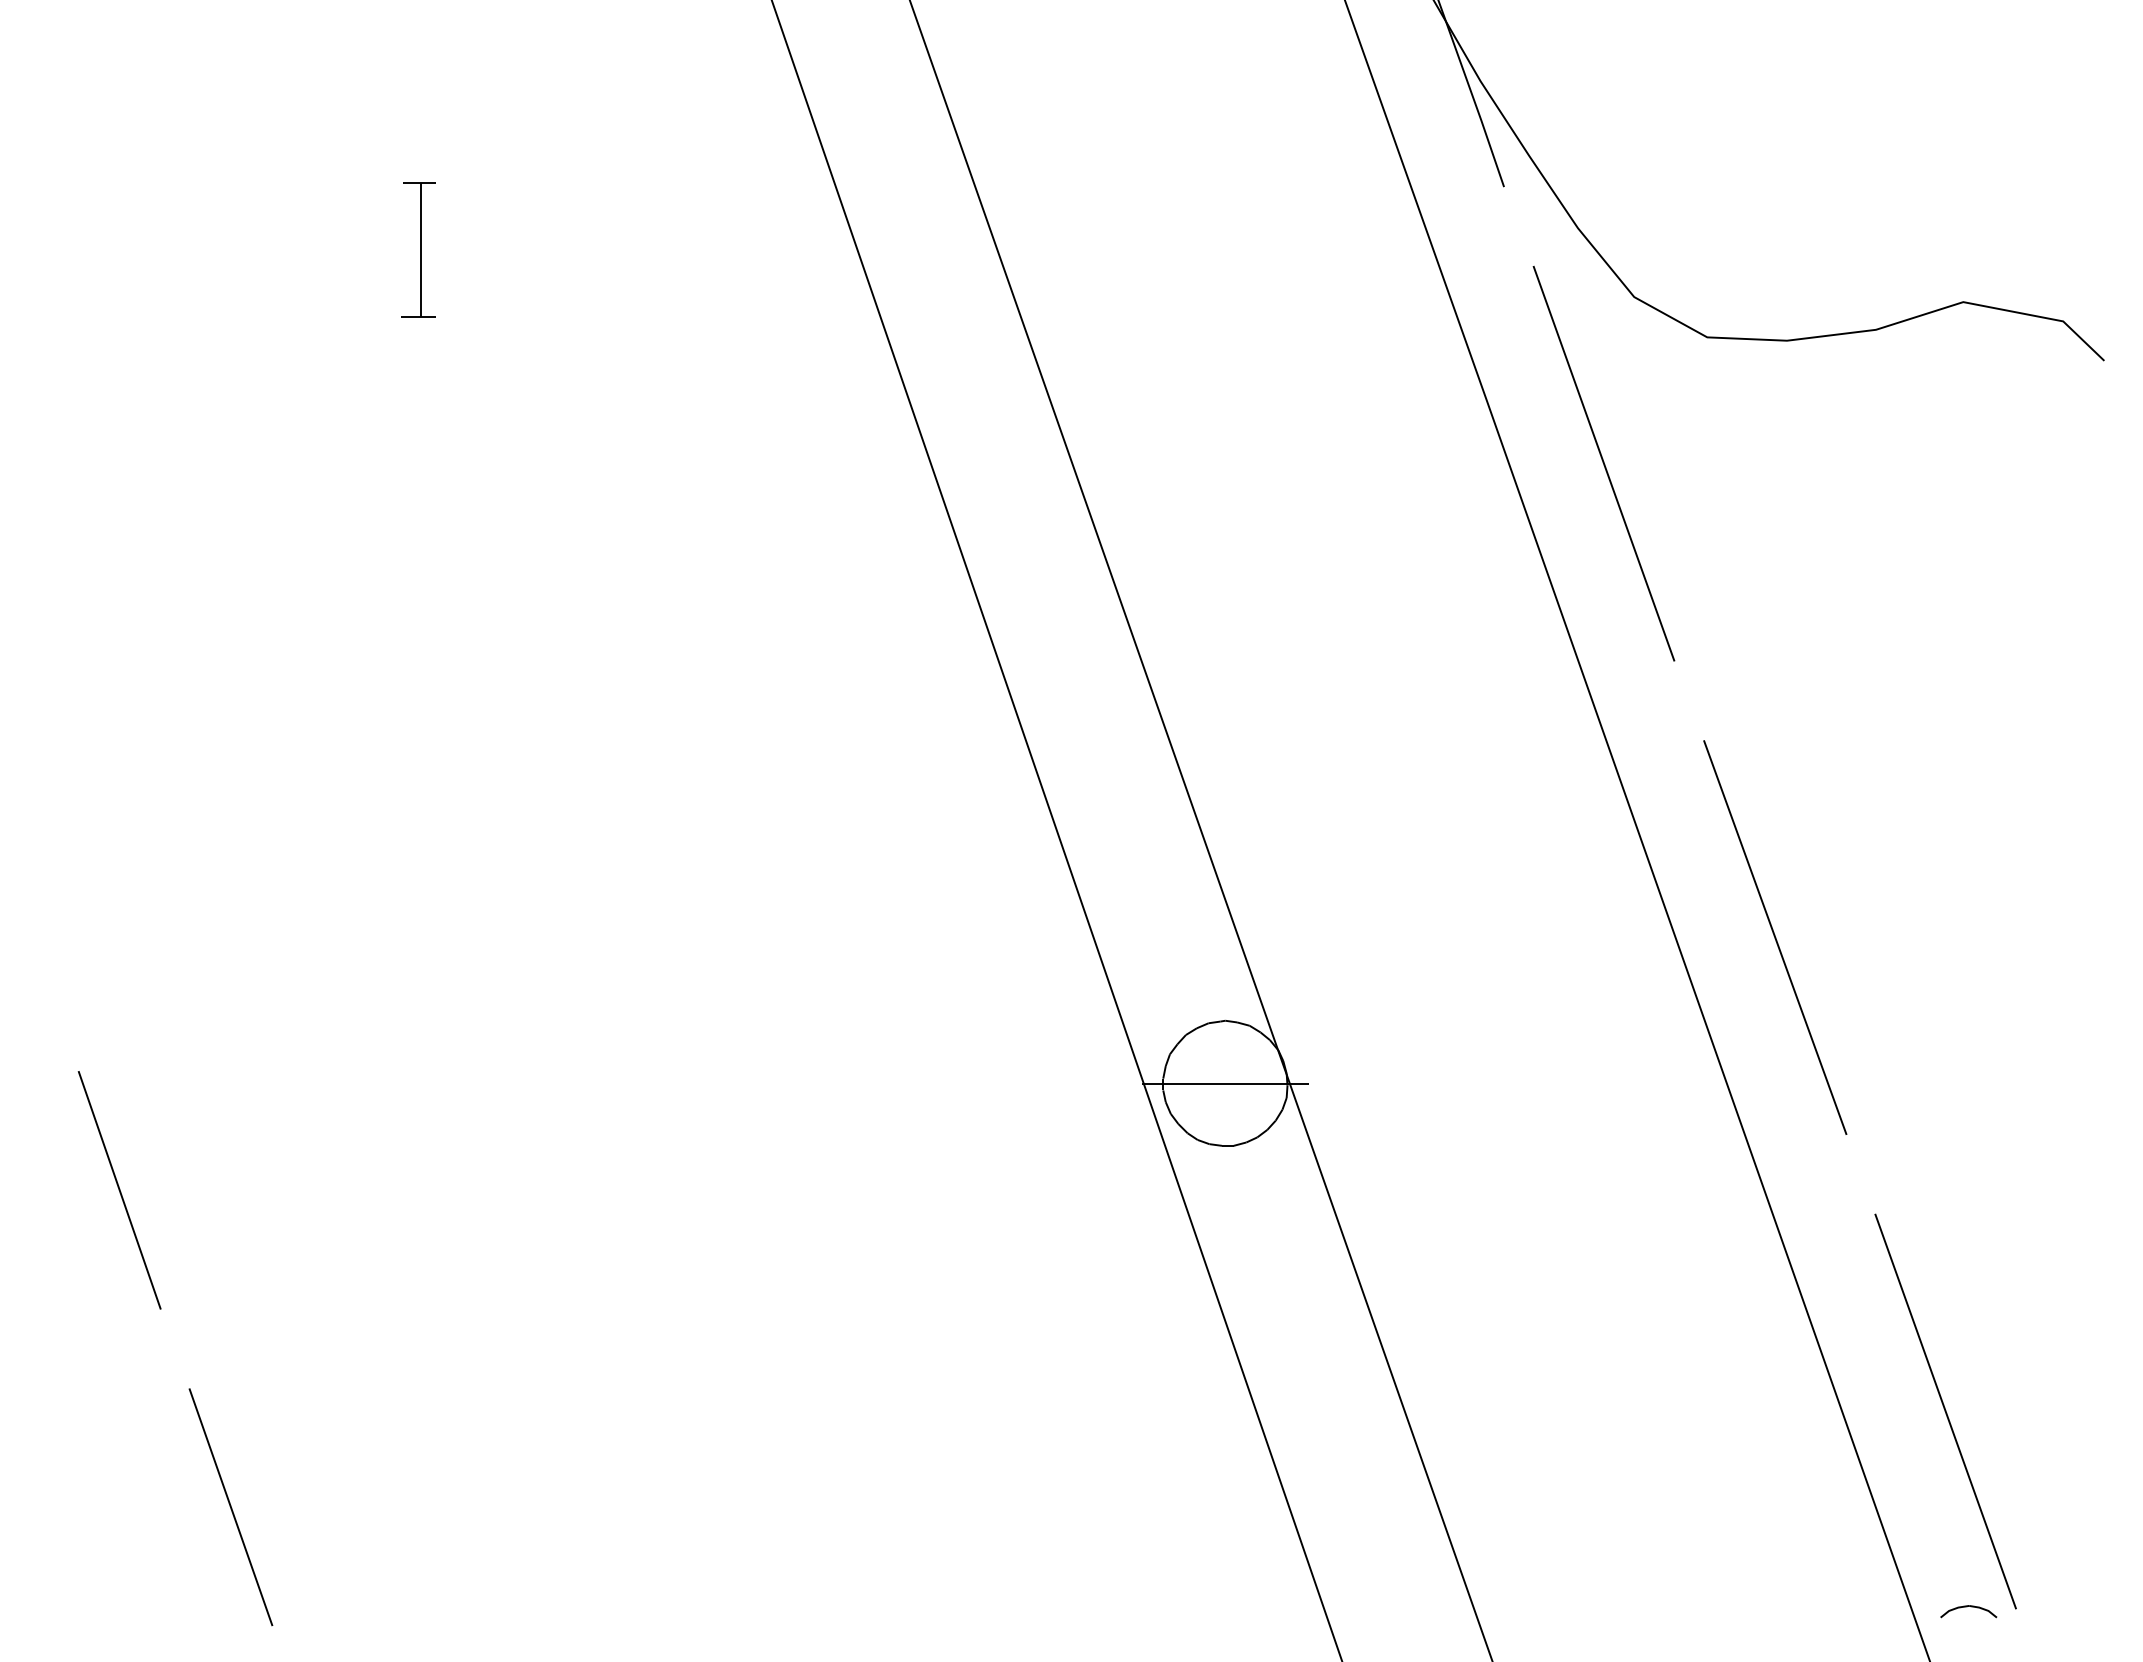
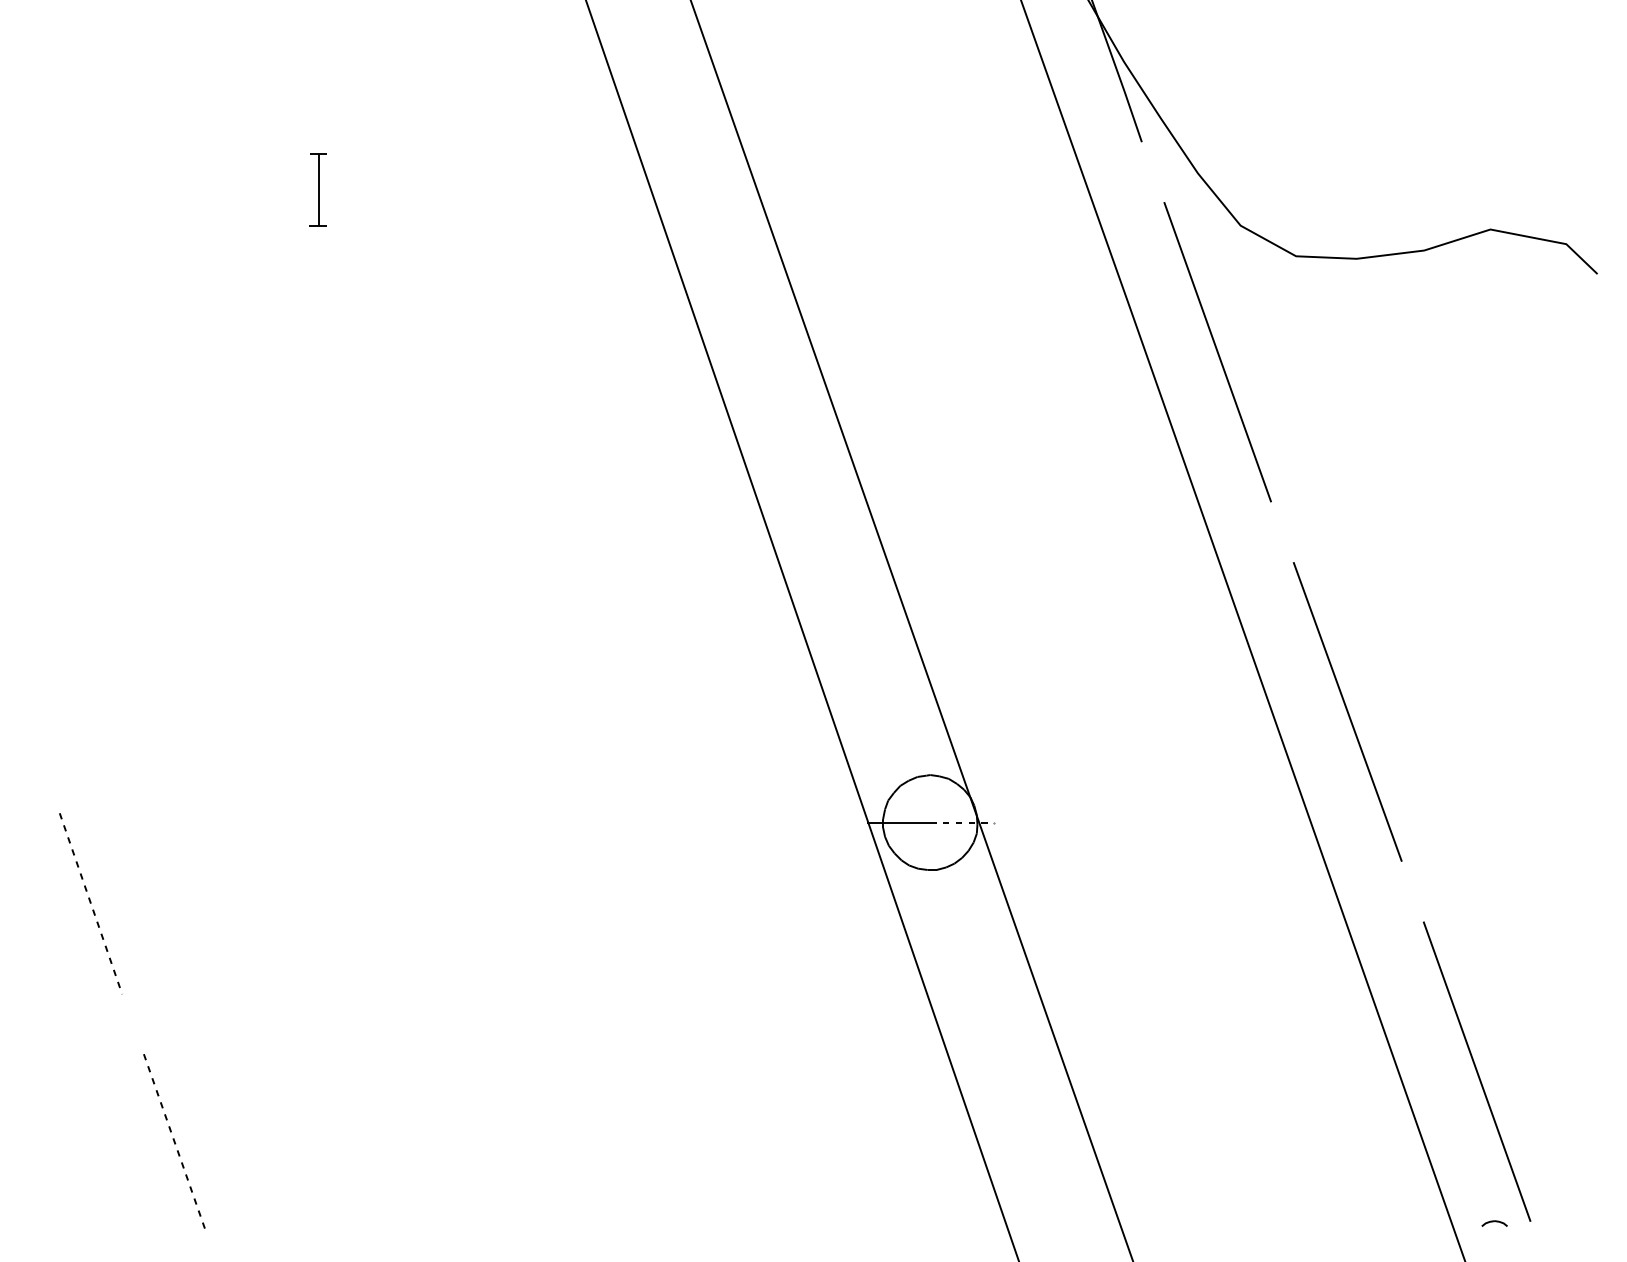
part: (418, 249) -> (317, 189), size x0.7
line: (1269, 1083) -> (963, 822), solid -> dashed
line: (119, 1190) -> (90, 903), solid -> dashed
line: (230, 1507) -> (175, 1144), solid -> dashed
part: (1968, 1611) -> (1494, 1223), size x0.6

